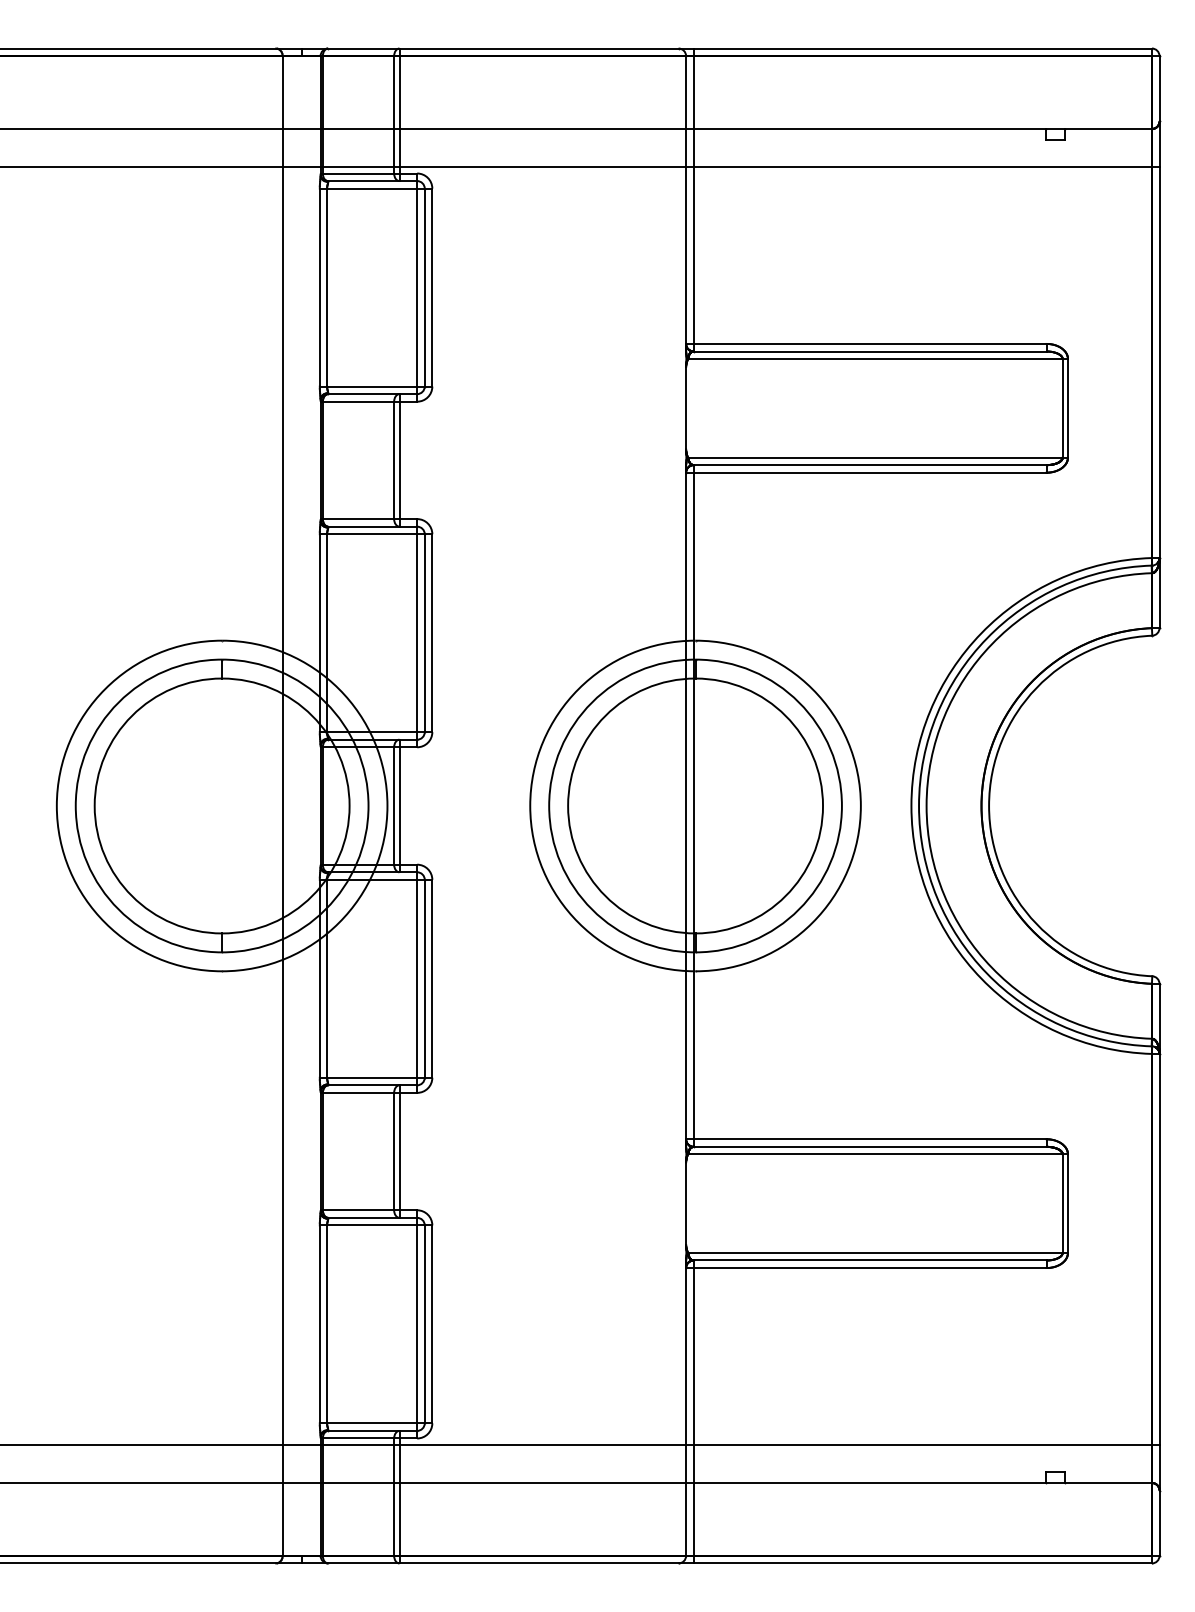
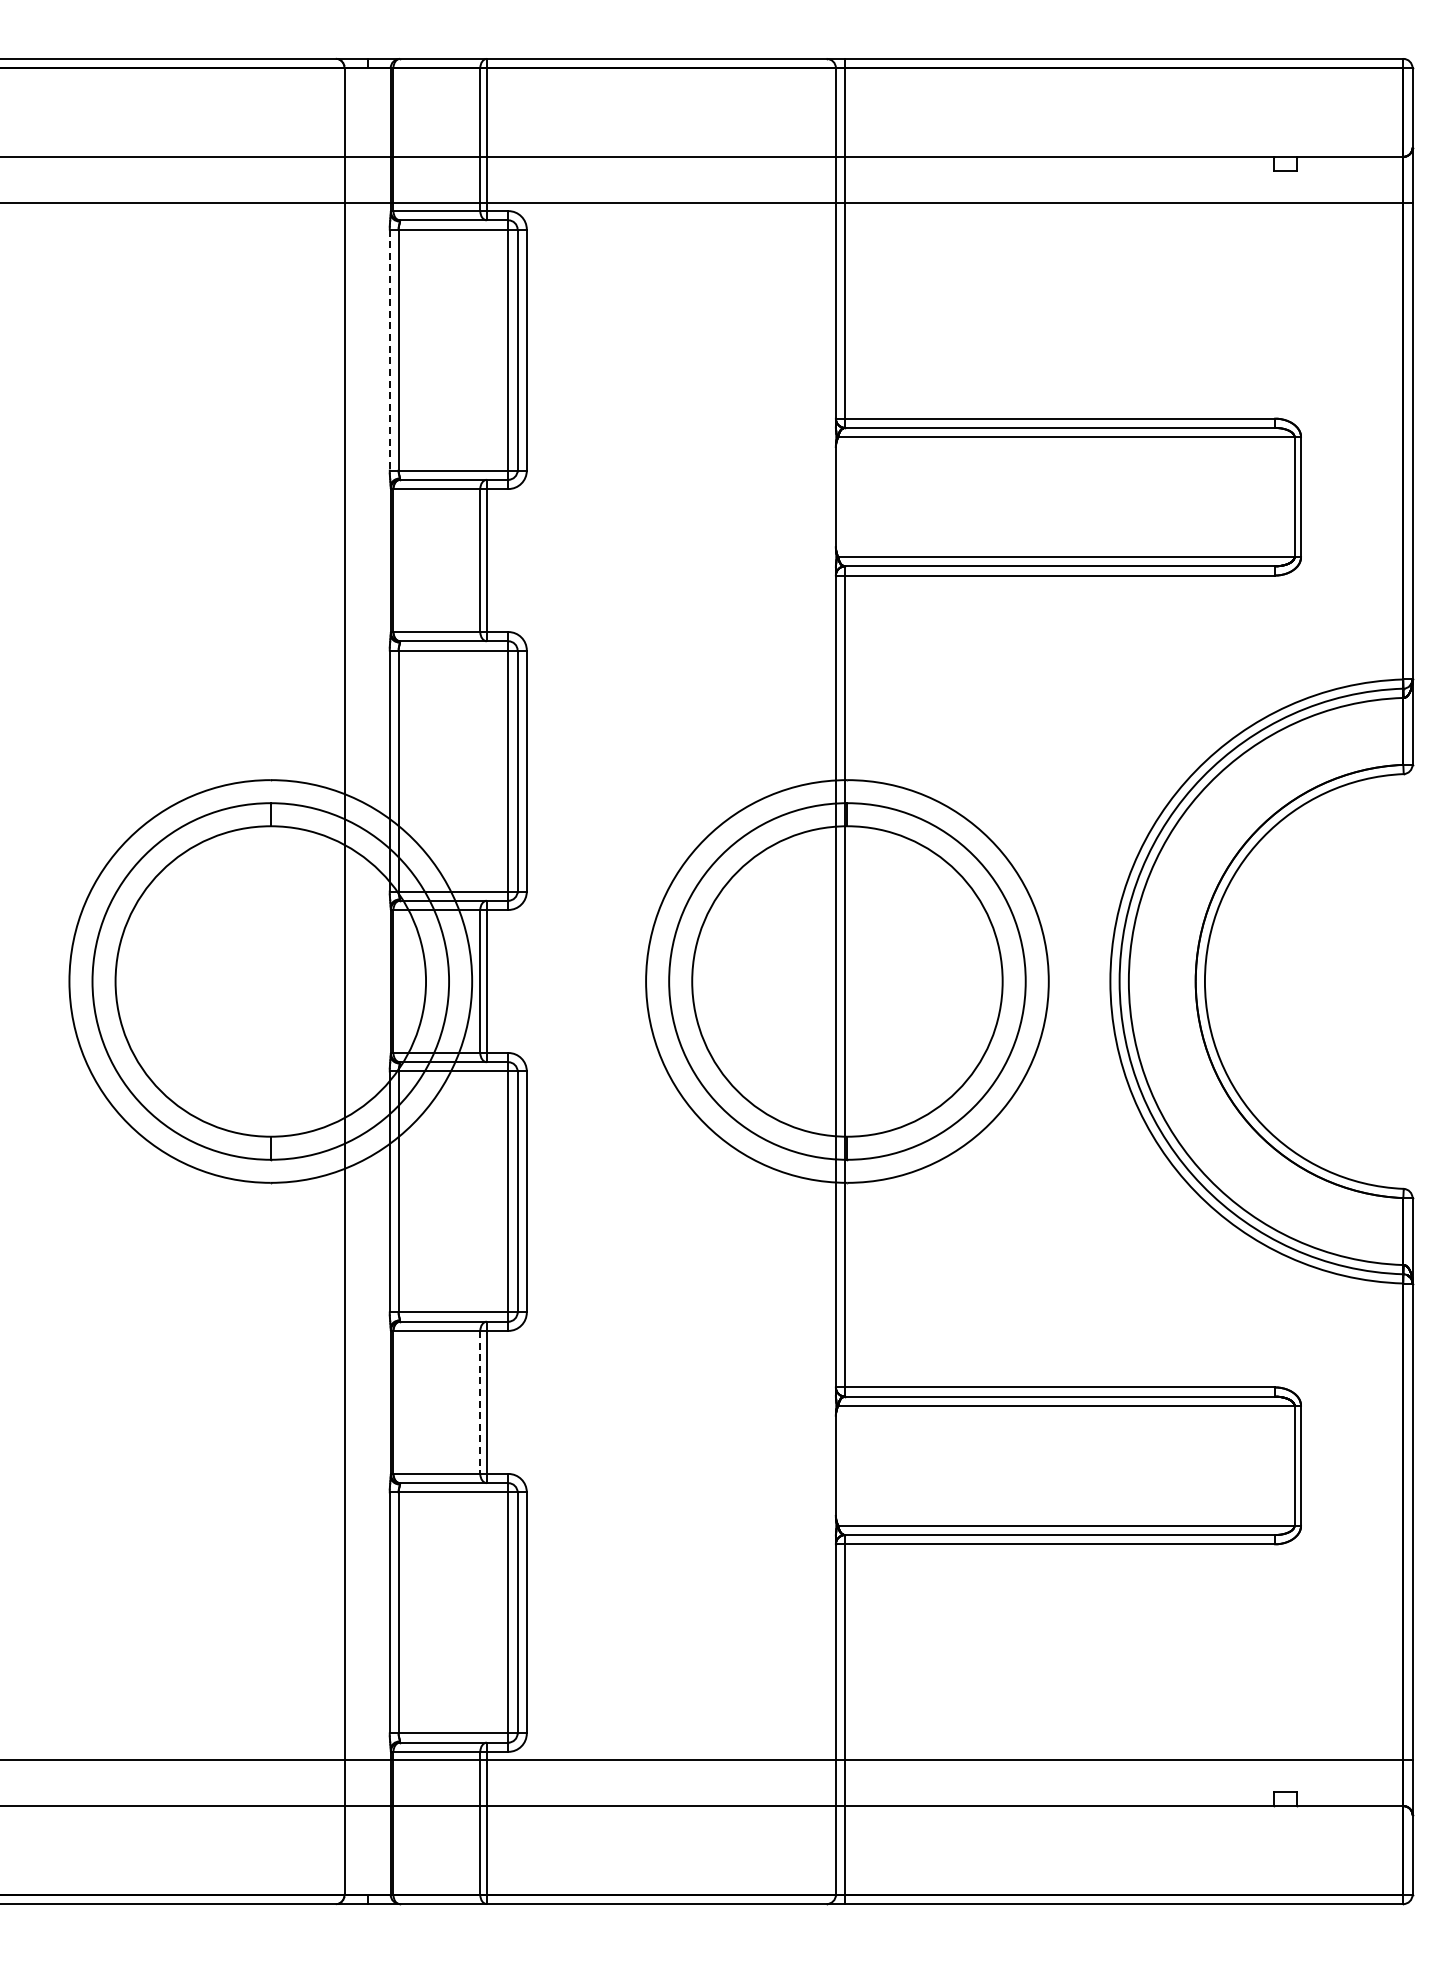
line: (319, 287) -> (389, 350), solid -> dashed
line: (394, 1151) -> (480, 1402), solid -> dashed

